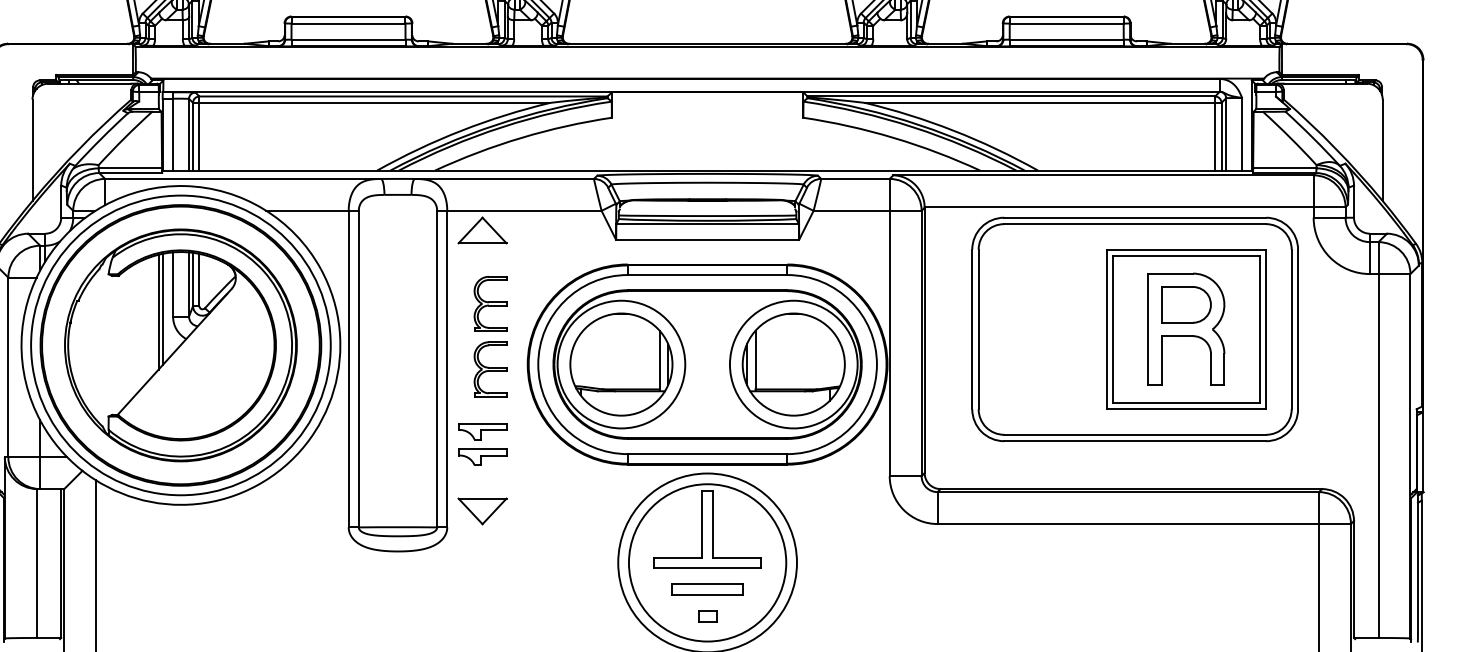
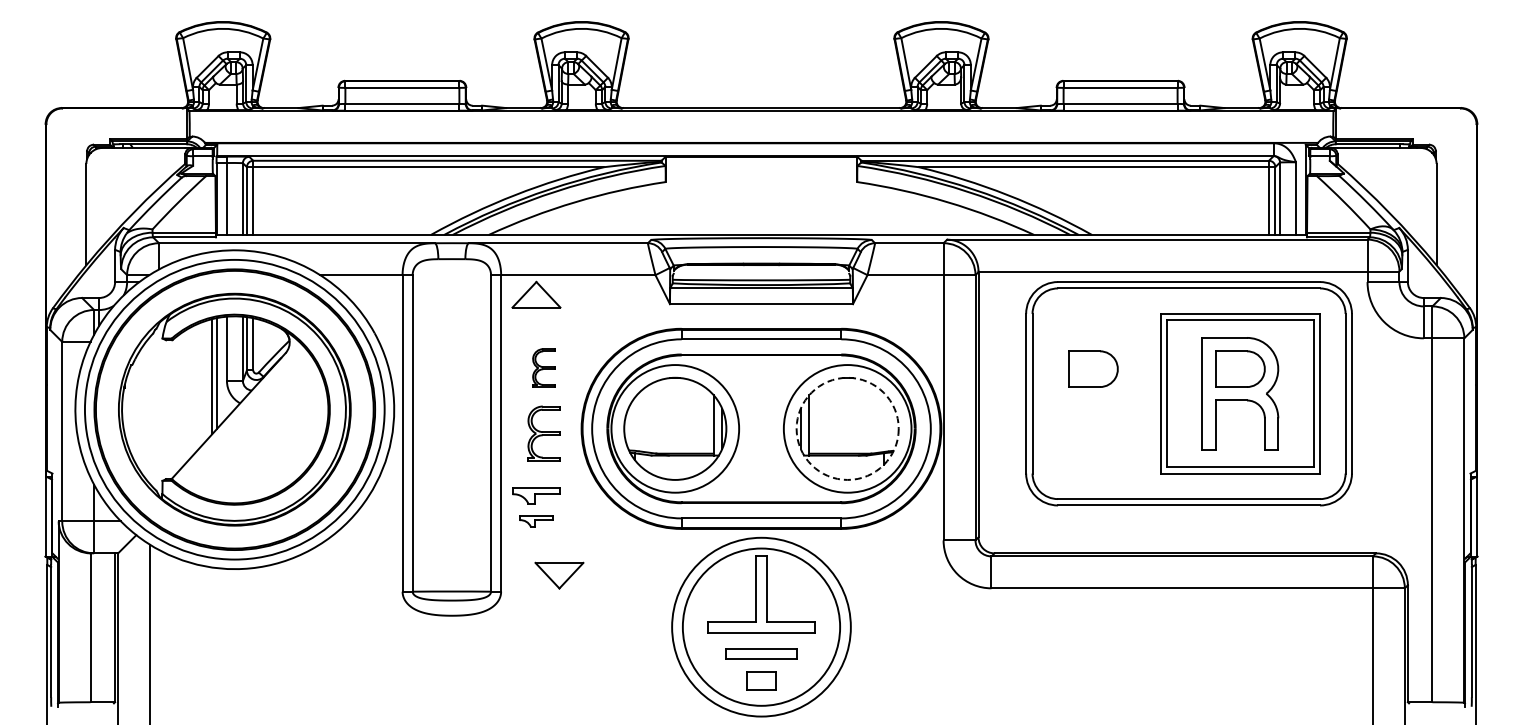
part: (489, 303) -> (543, 367), size x0.7
part: (1039, 304) -> (1093, 368), added
circle: (793, 364) -> (847, 428), solid -> dashed
part: (482, 456) -> (536, 520), size x0.7
part: (482, 511) -> (559, 575), moved
part: (707, 616) -> (761, 680), size x1.6

